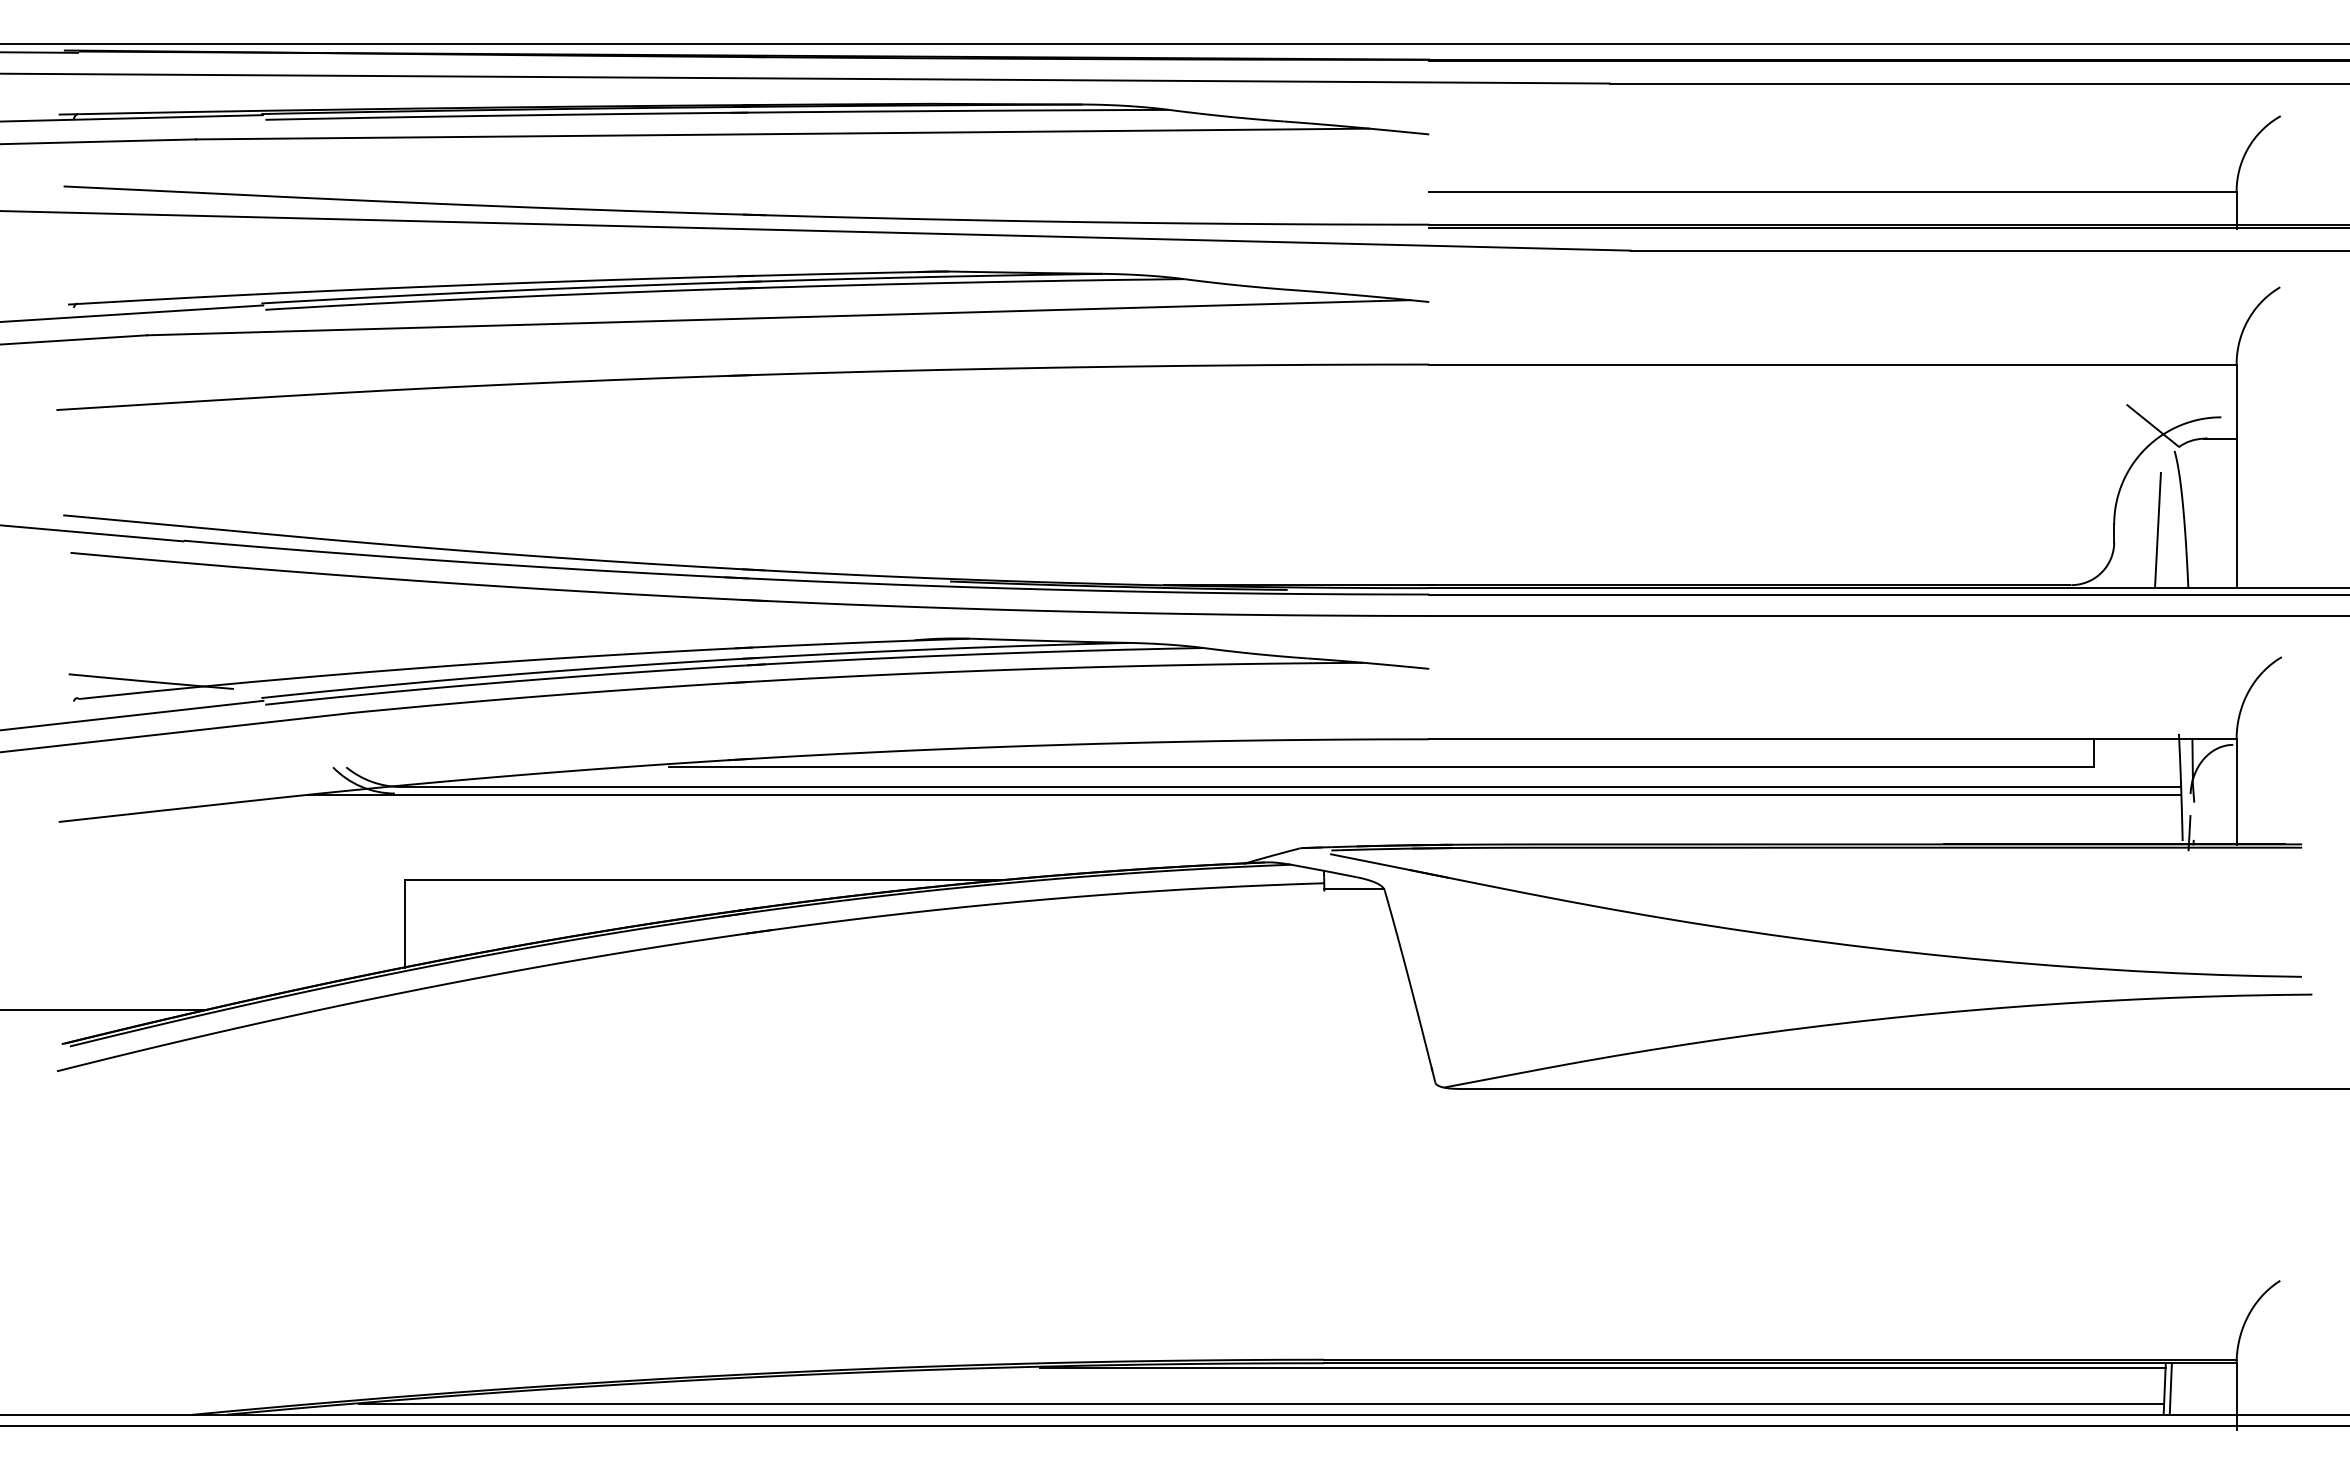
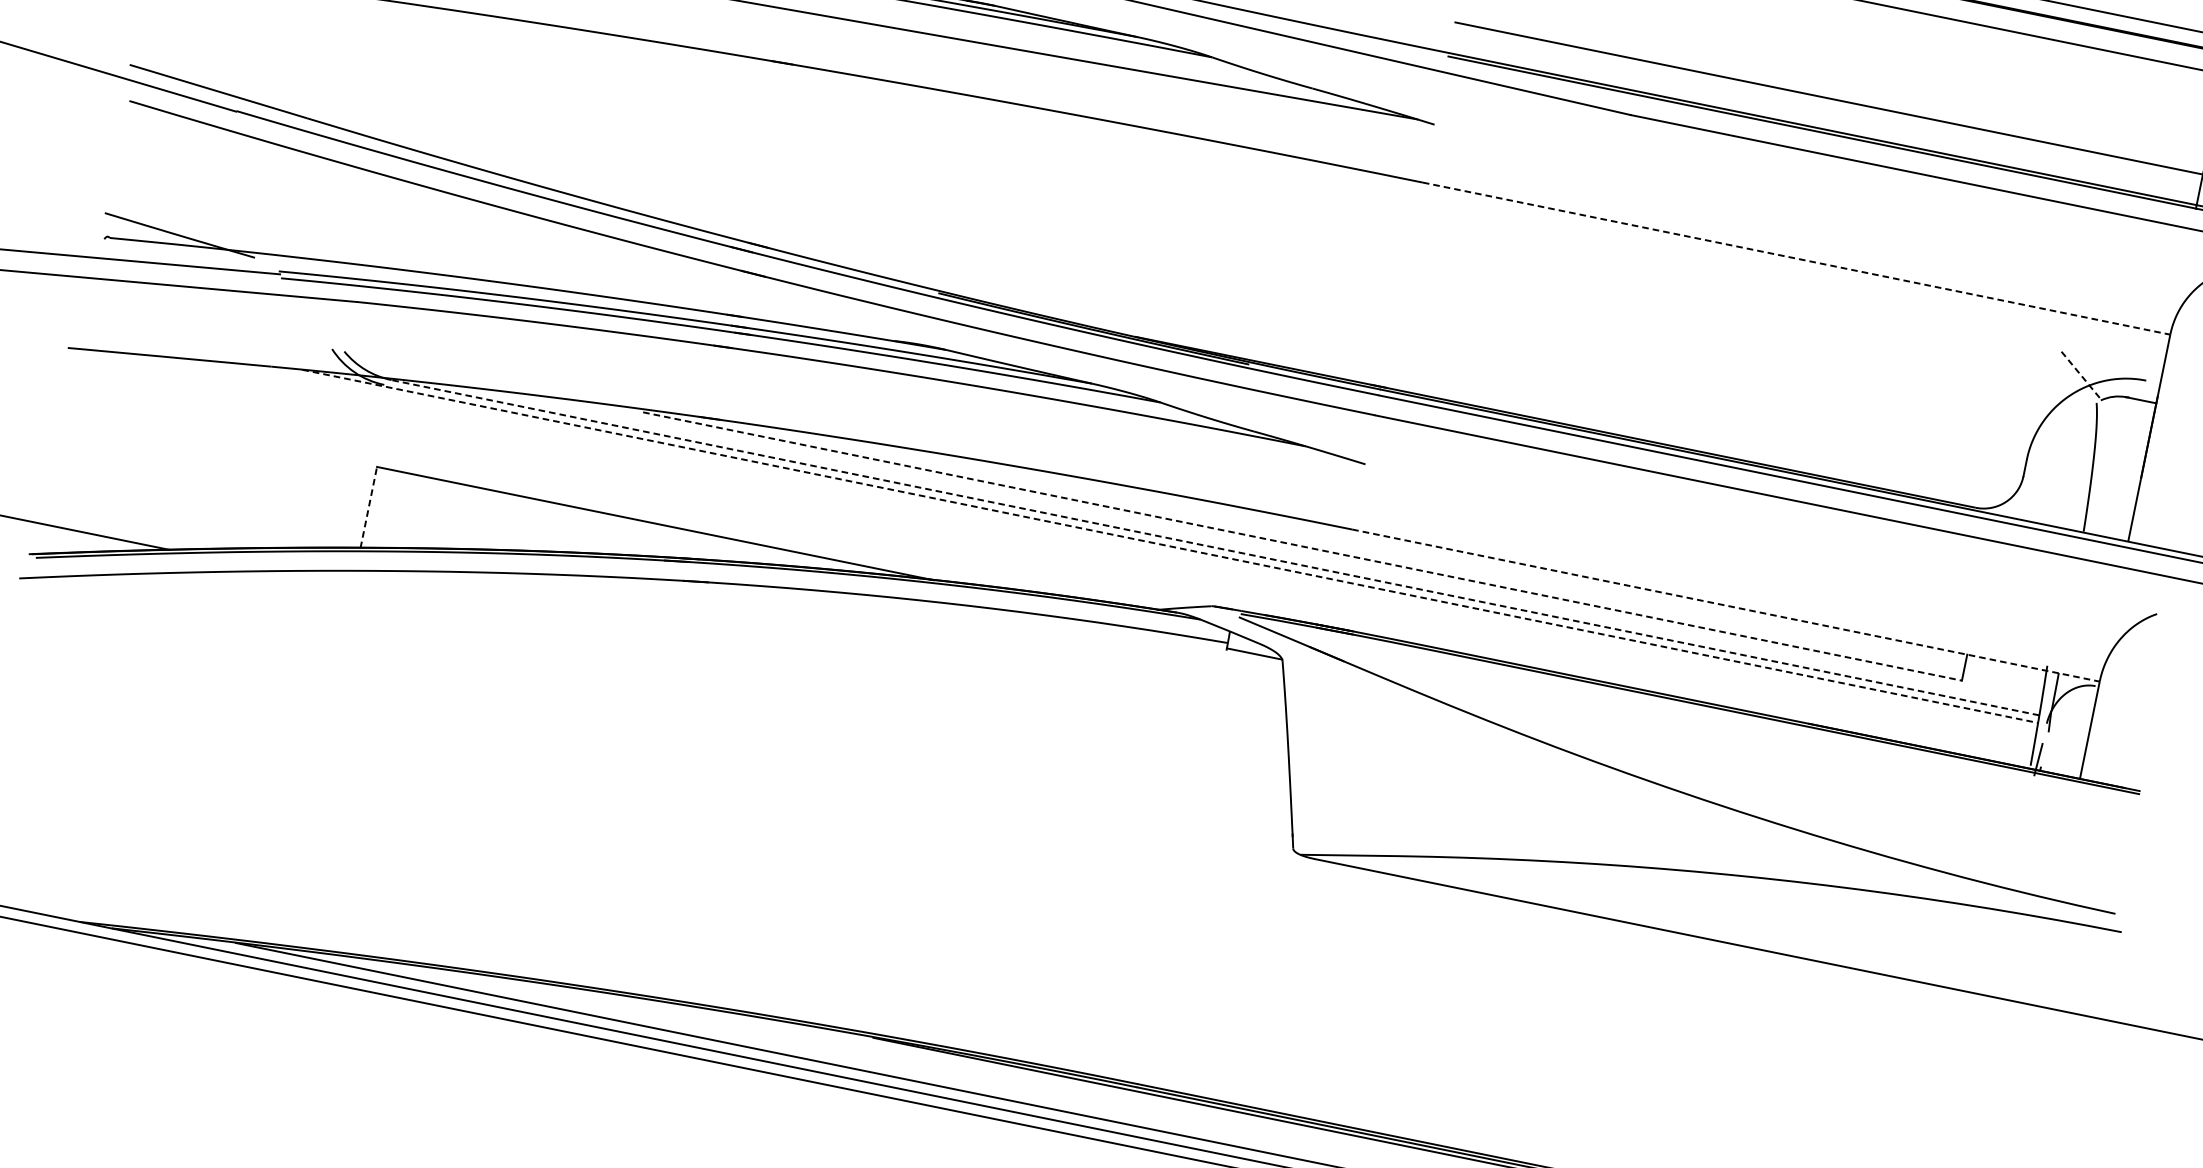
line: (1832, 364) -> (1796, 258), solid -> dashed
line: (2153, 425) -> (2081, 375), solid -> dashed
line: (2157, 529) -> (2066, 472), removed
line: (1832, 739) -> (1725, 605), solid -> dashed
line: (1381, 767) -> (1302, 546), solid -> dashed
line: (1291, 787) -> (1215, 548), solid -> dashed
line: (1244, 795) -> (1170, 546), solid -> dashed
line: (404, 924) -> (368, 507), solid -> dashed

